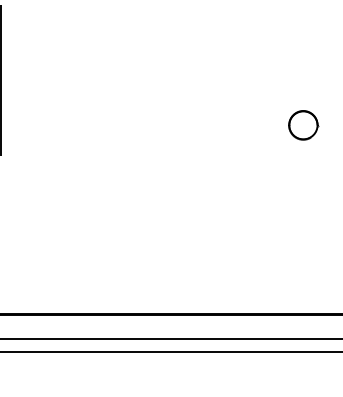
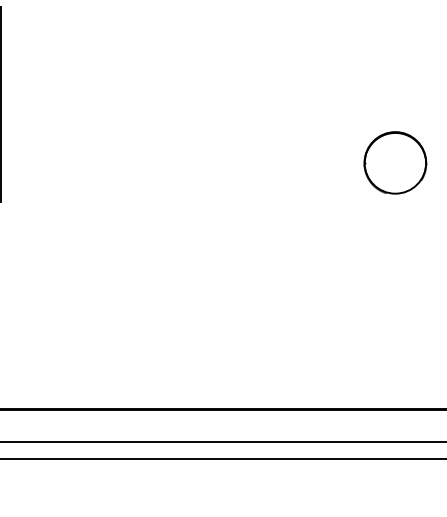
part: (303, 124) -> (395, 162), size x1.67

